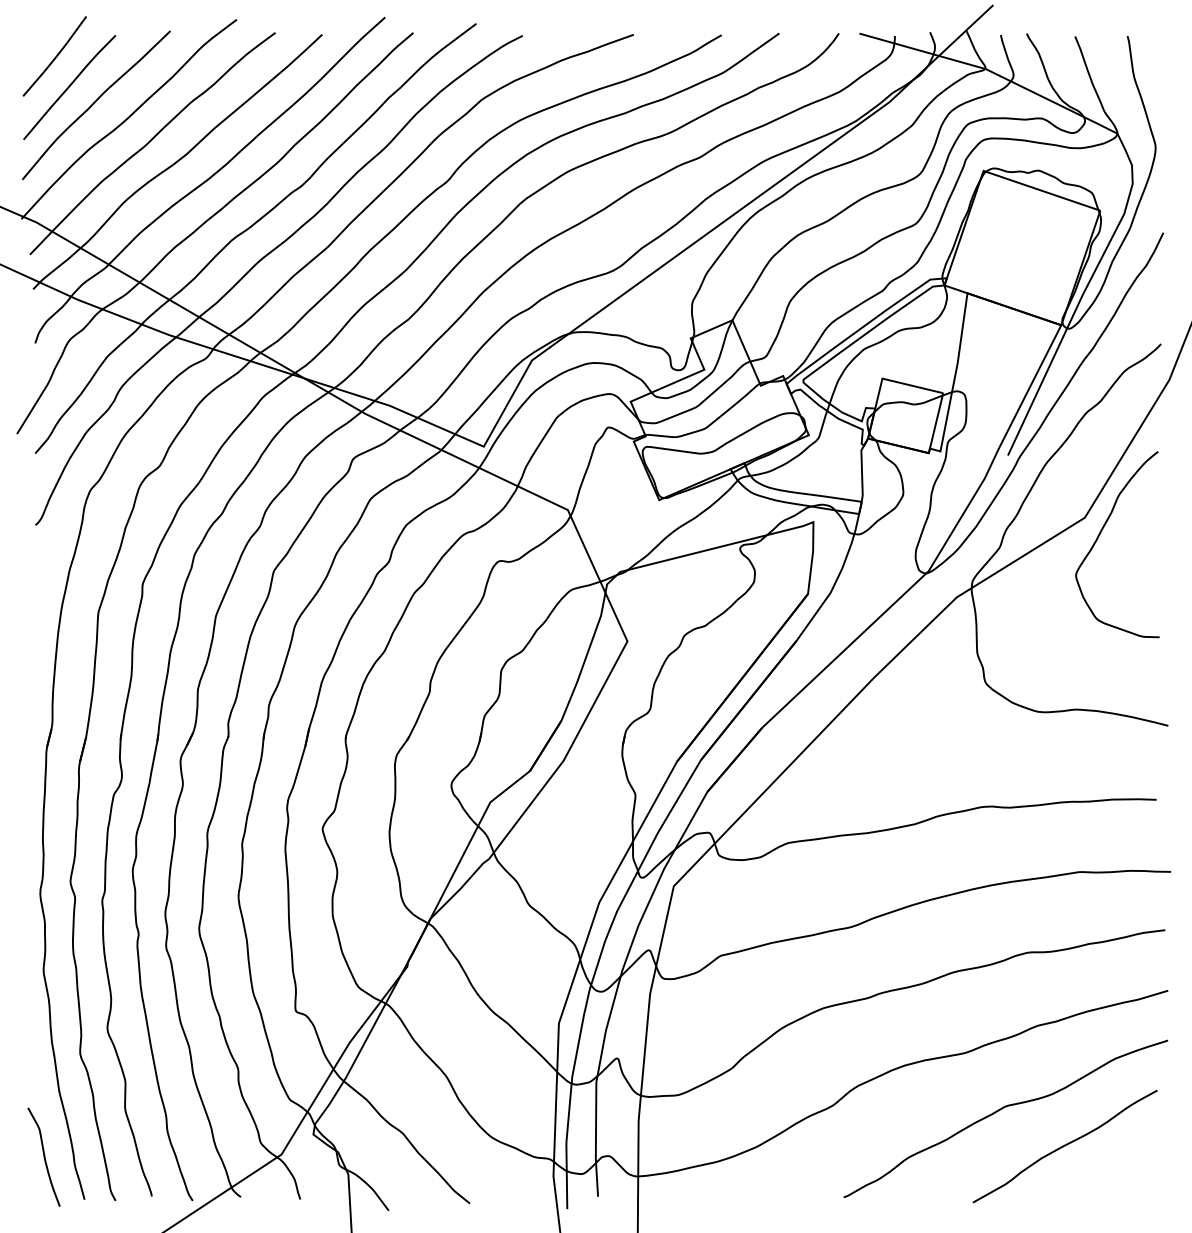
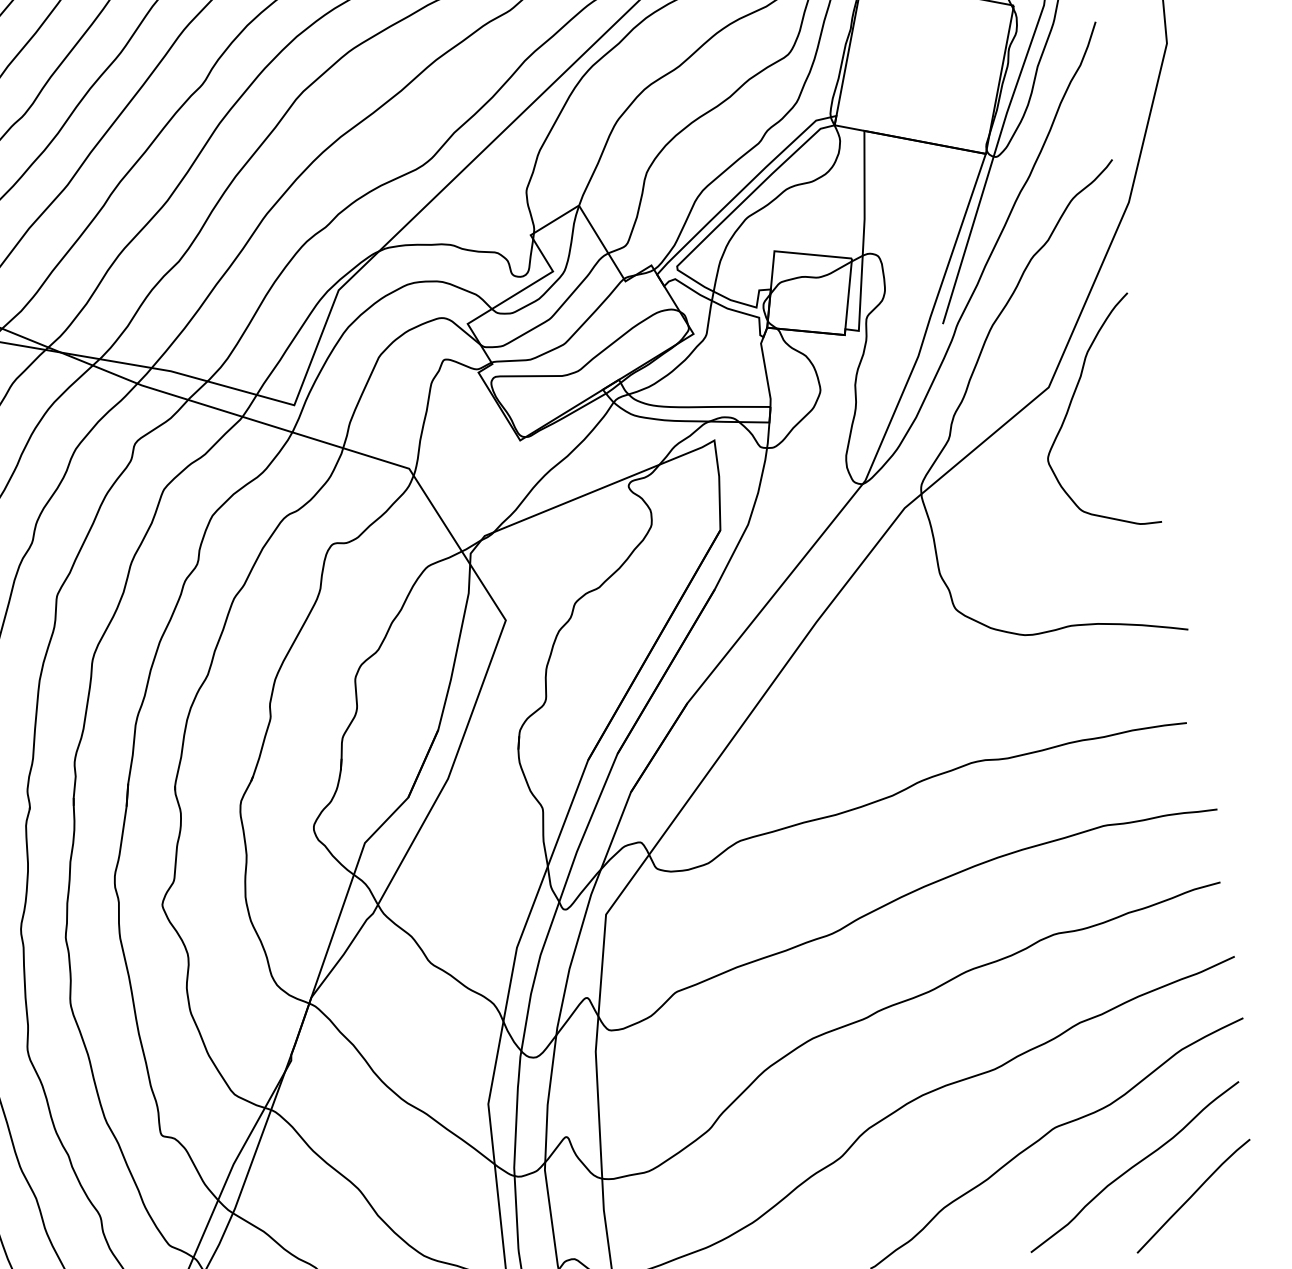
curve: (1108, 1176) -> (1193, 1196), added

